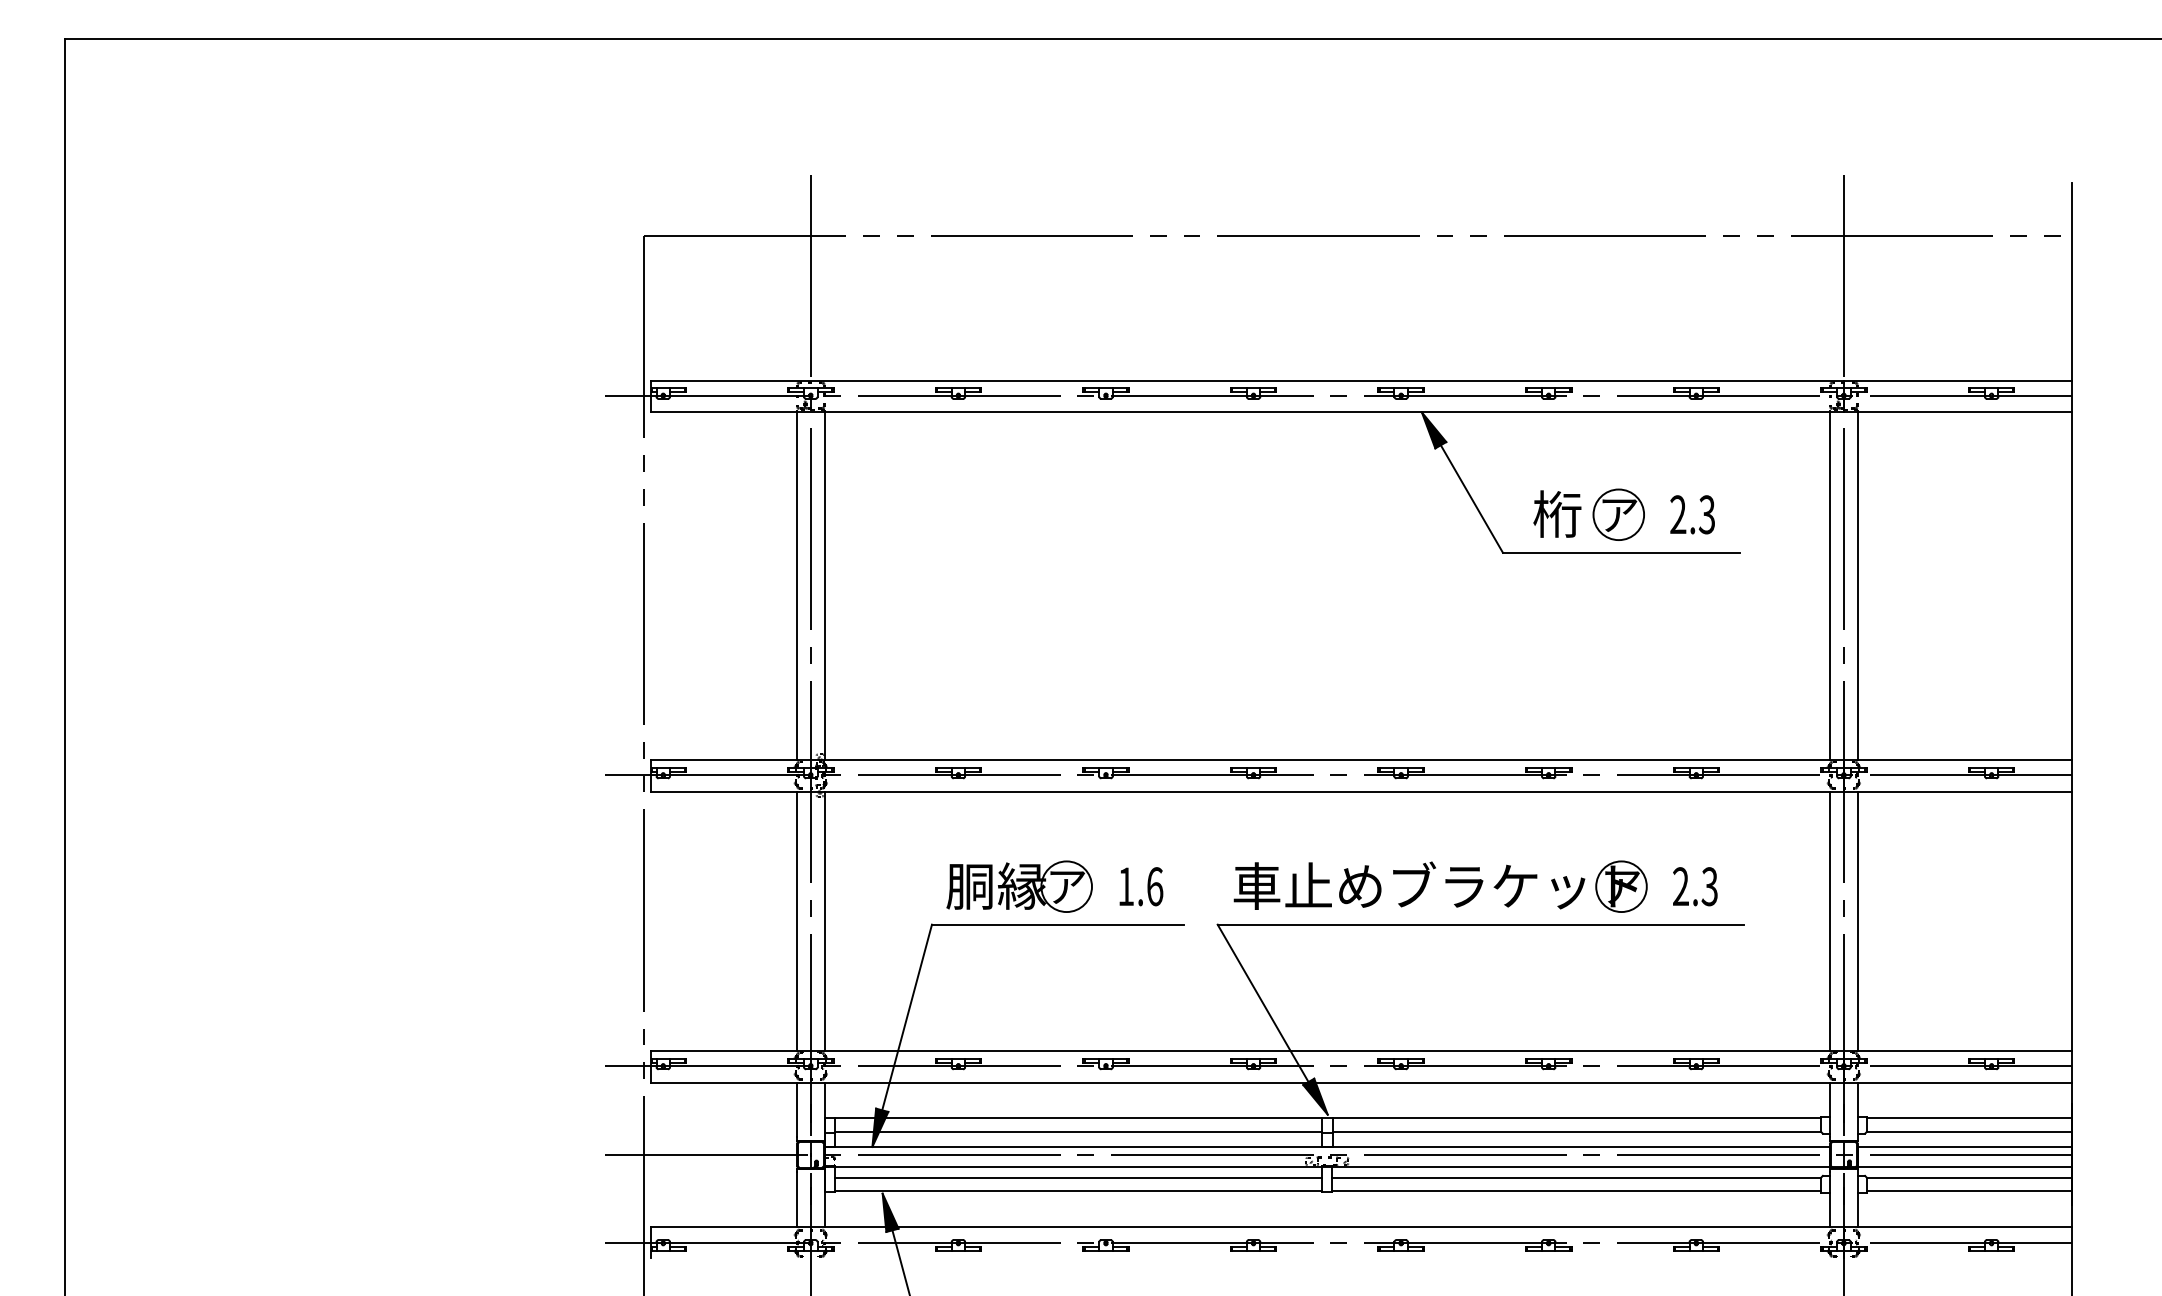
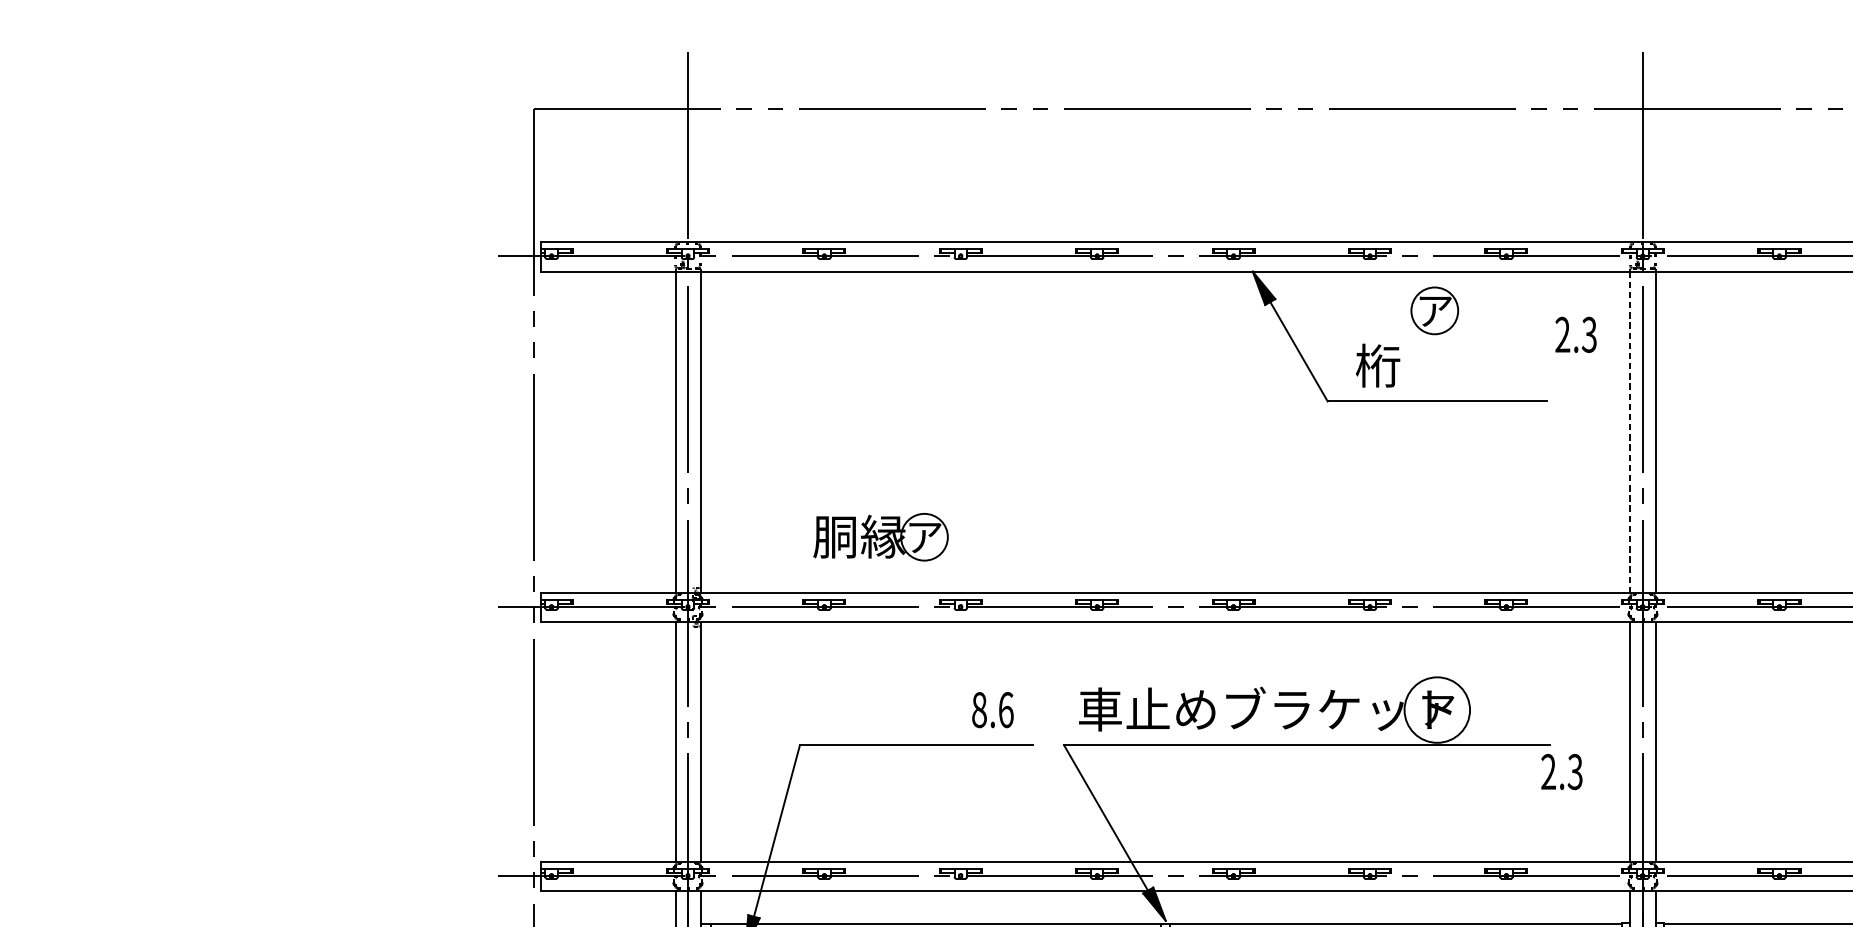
part: (1618, 514) -> (1434, 310), moved
text: (1692, 514) -> (1575, 334), moved
line: (1830, 586) -> (1630, 432), solid -> dashed
part: (1019, 886) -> (880, 537), moved
text: (1126, 886) -> (979, 709), 1.6 -> 8.6
circle: (1621, 886) -> (1437, 709), size x1.4
text: (1695, 886) -> (1562, 771), moved

